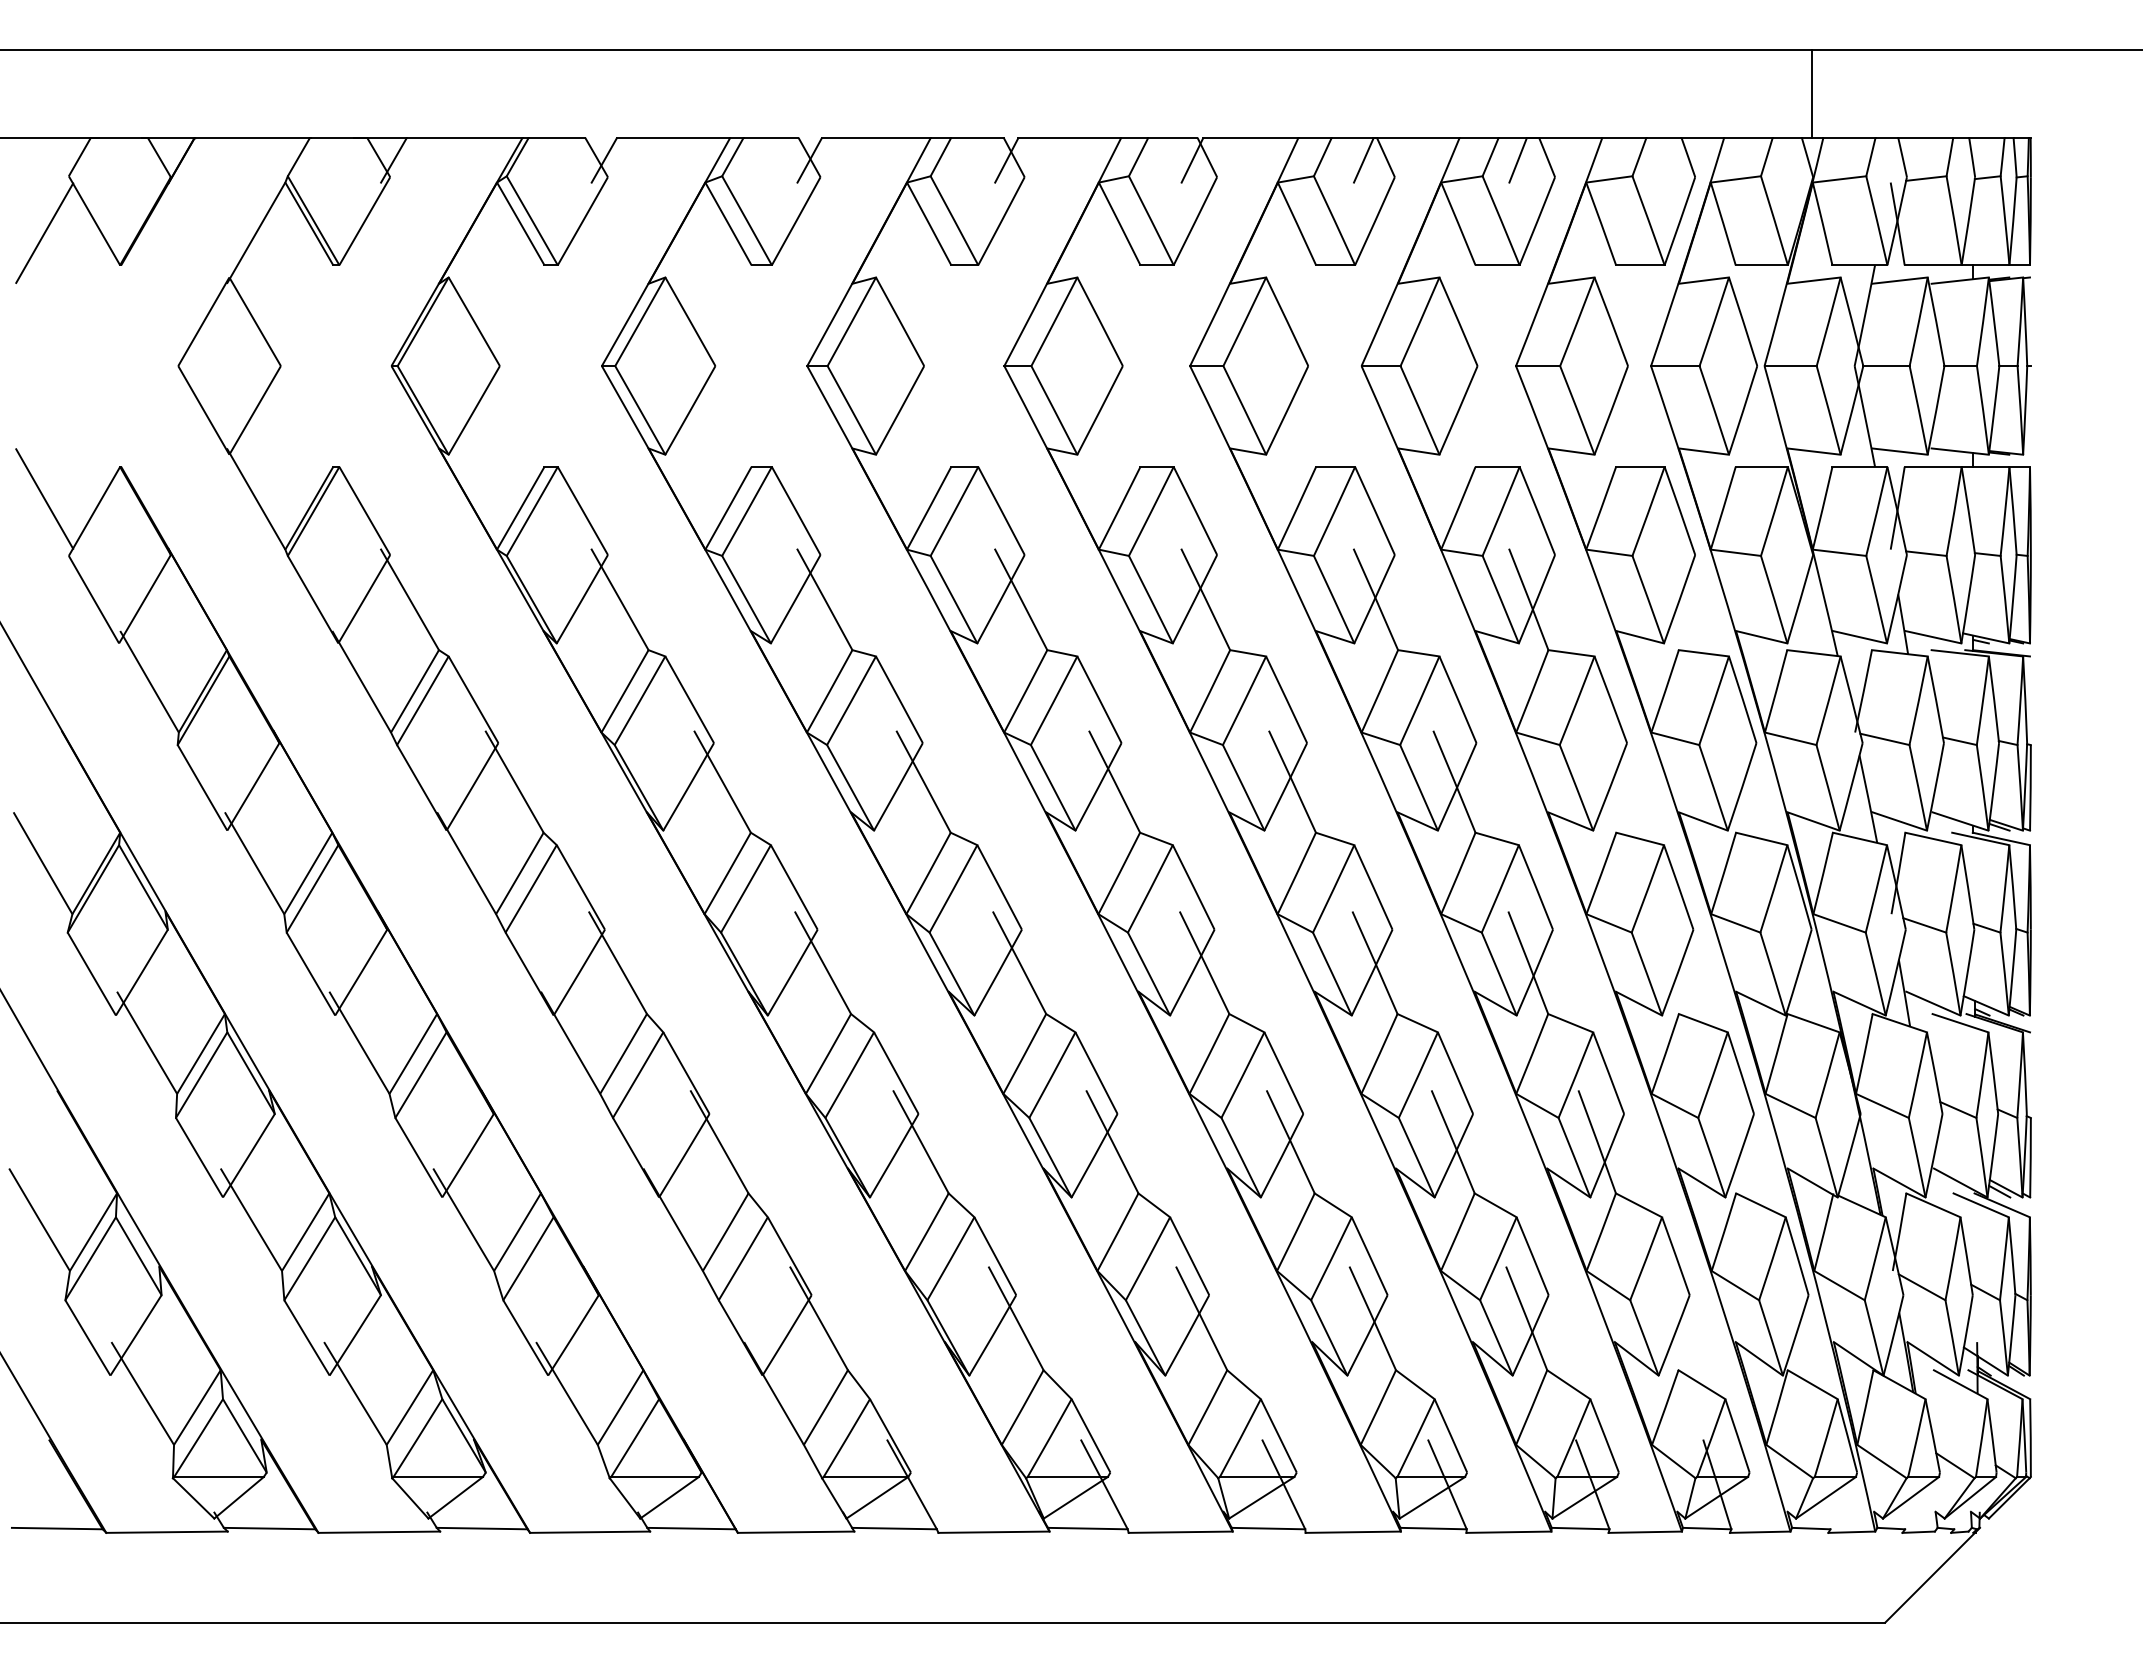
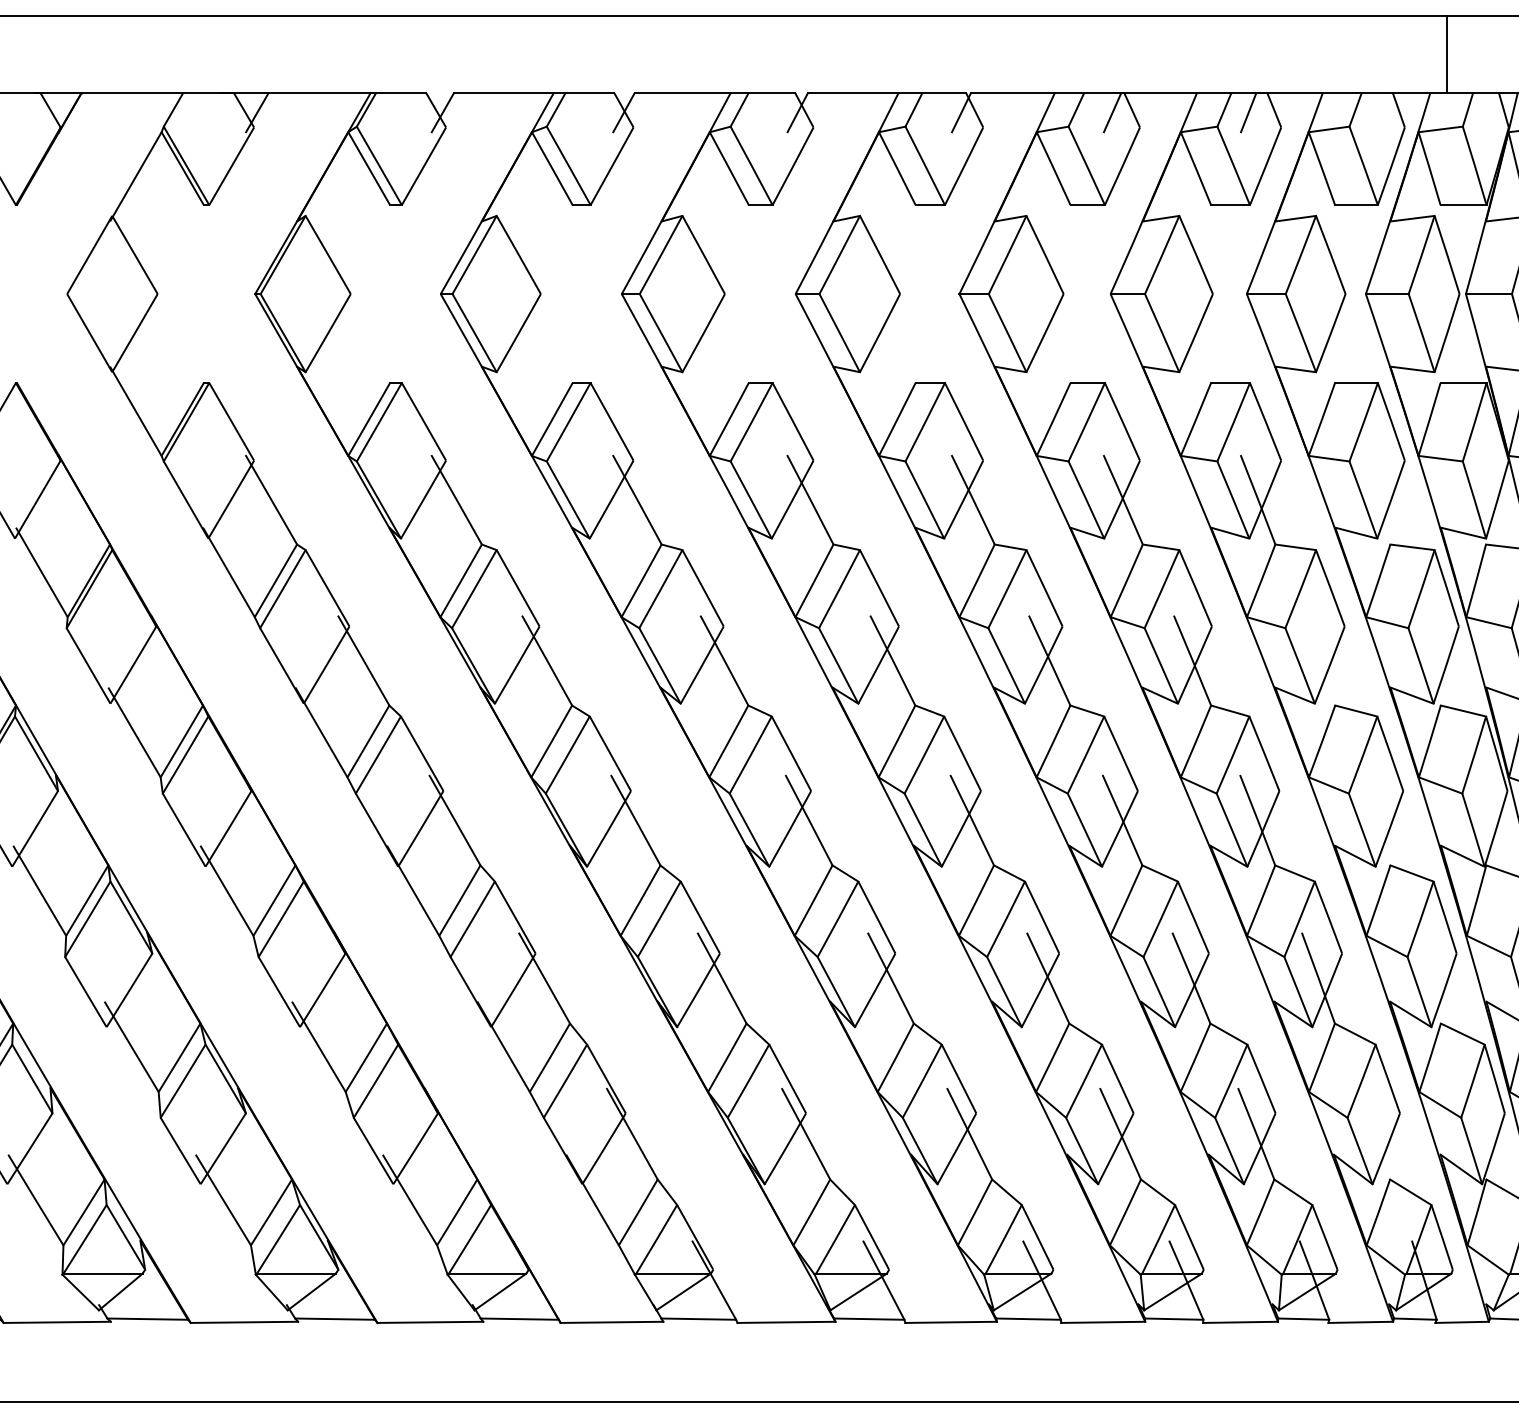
line: (1812, 93) -> (1446, 53), moved

